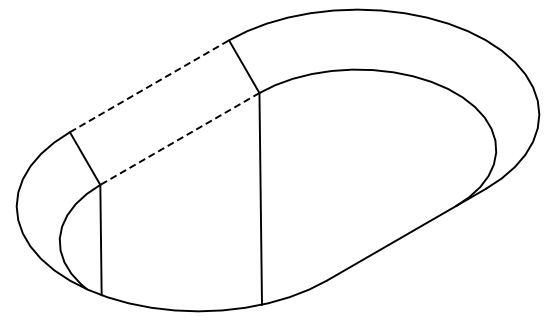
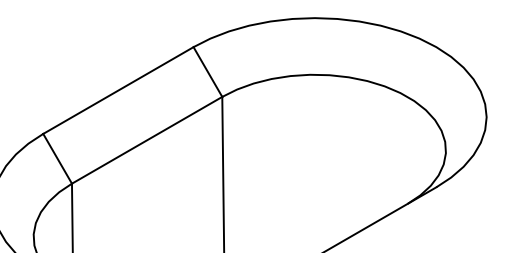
line: (149, 86) -> (118, 90), dashed -> solid
line: (179, 138) -> (146, 139), dashed -> solid

